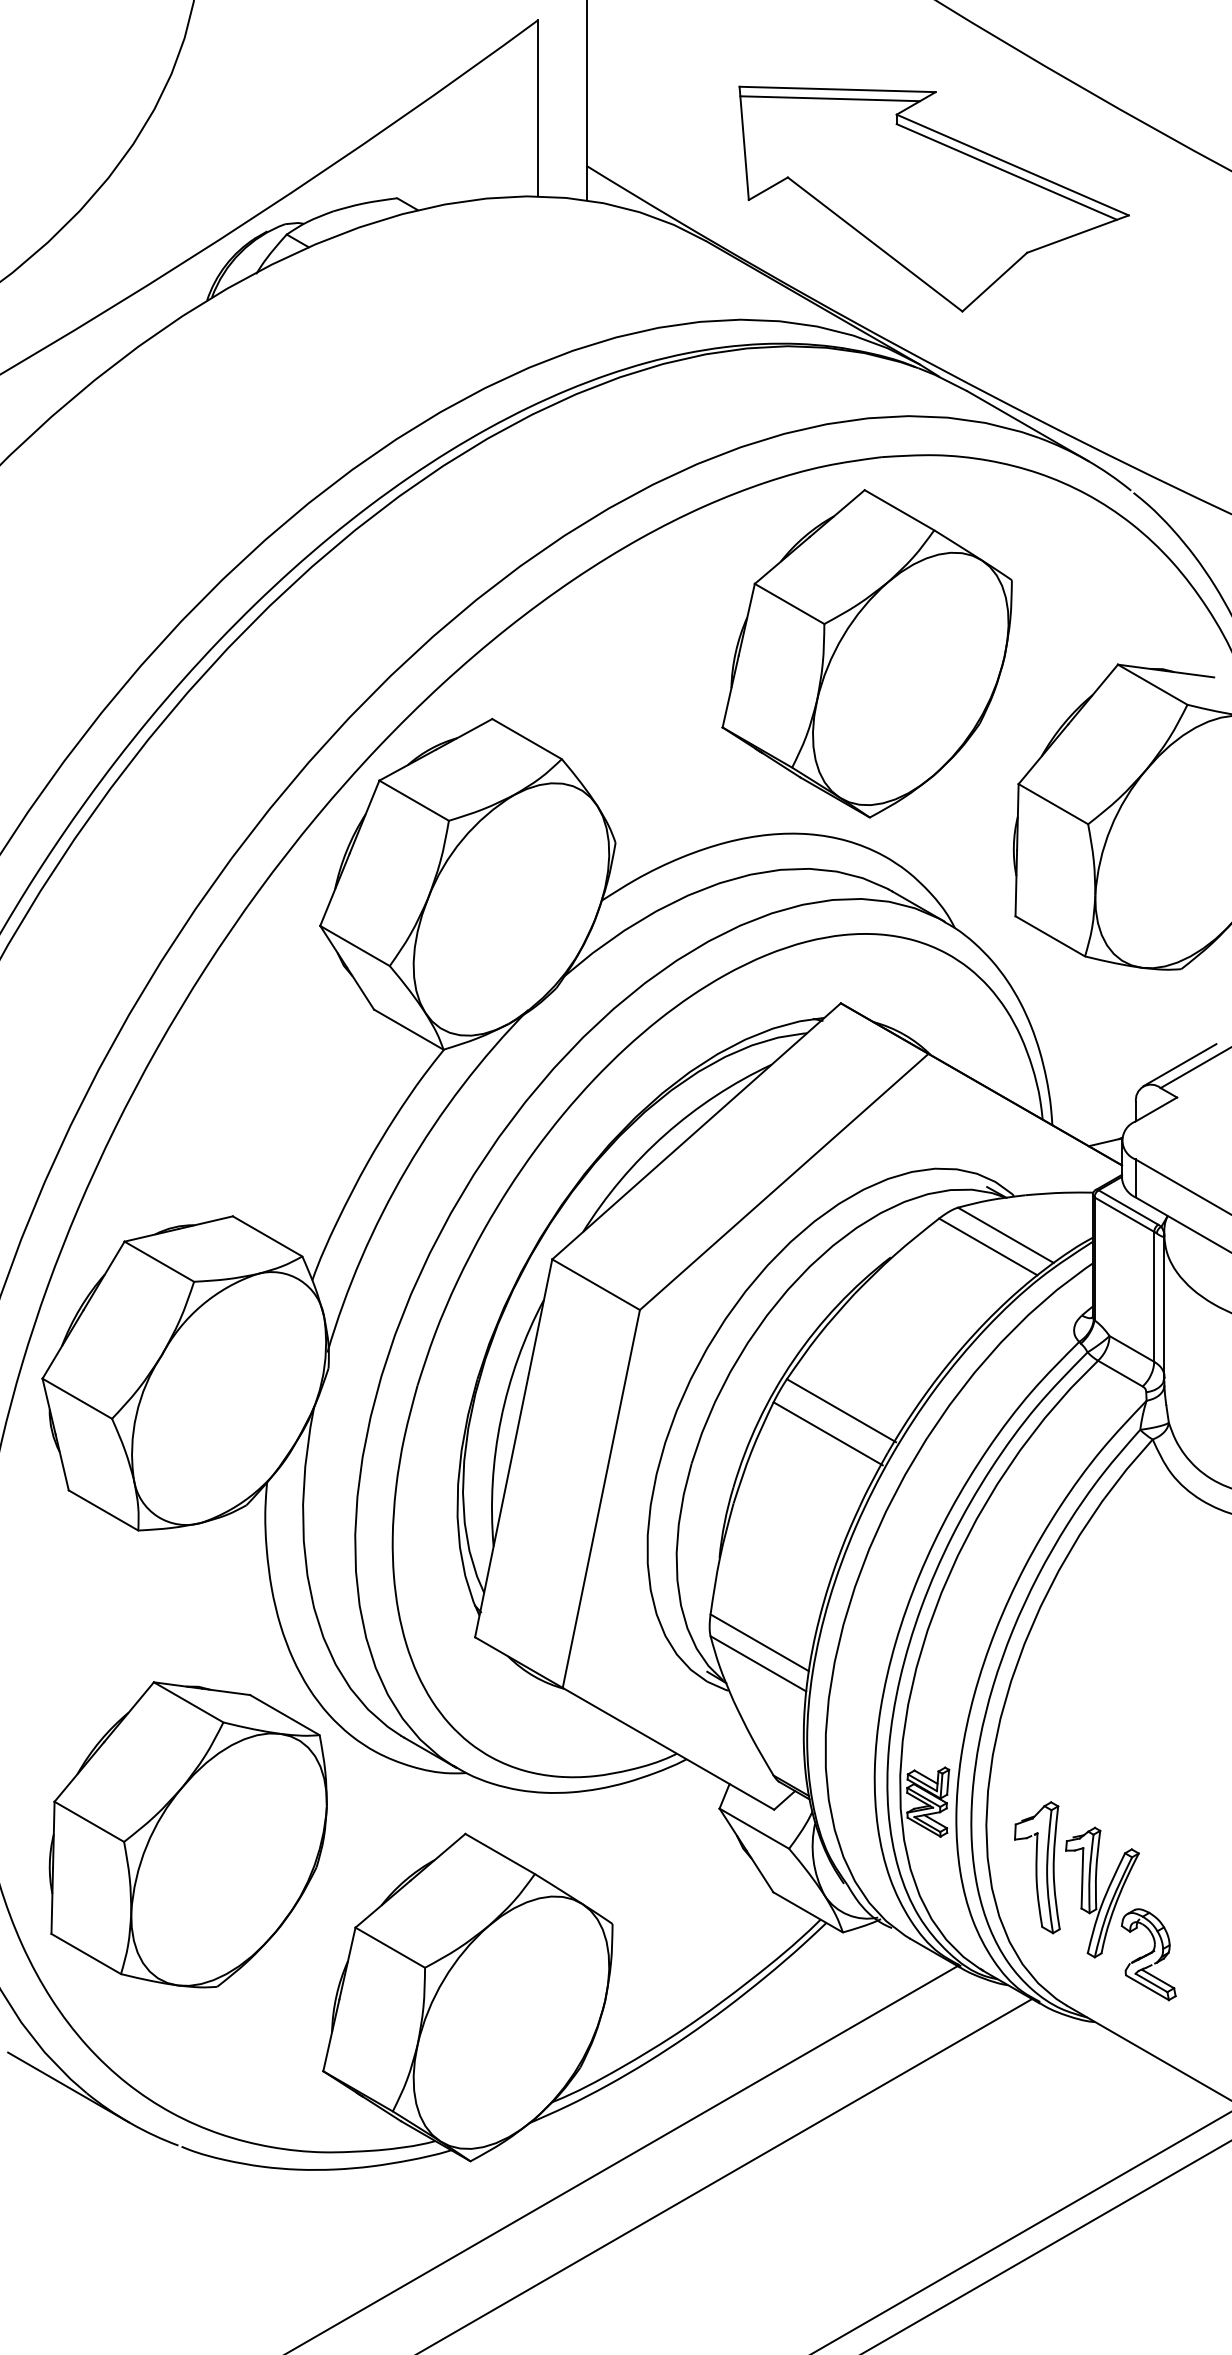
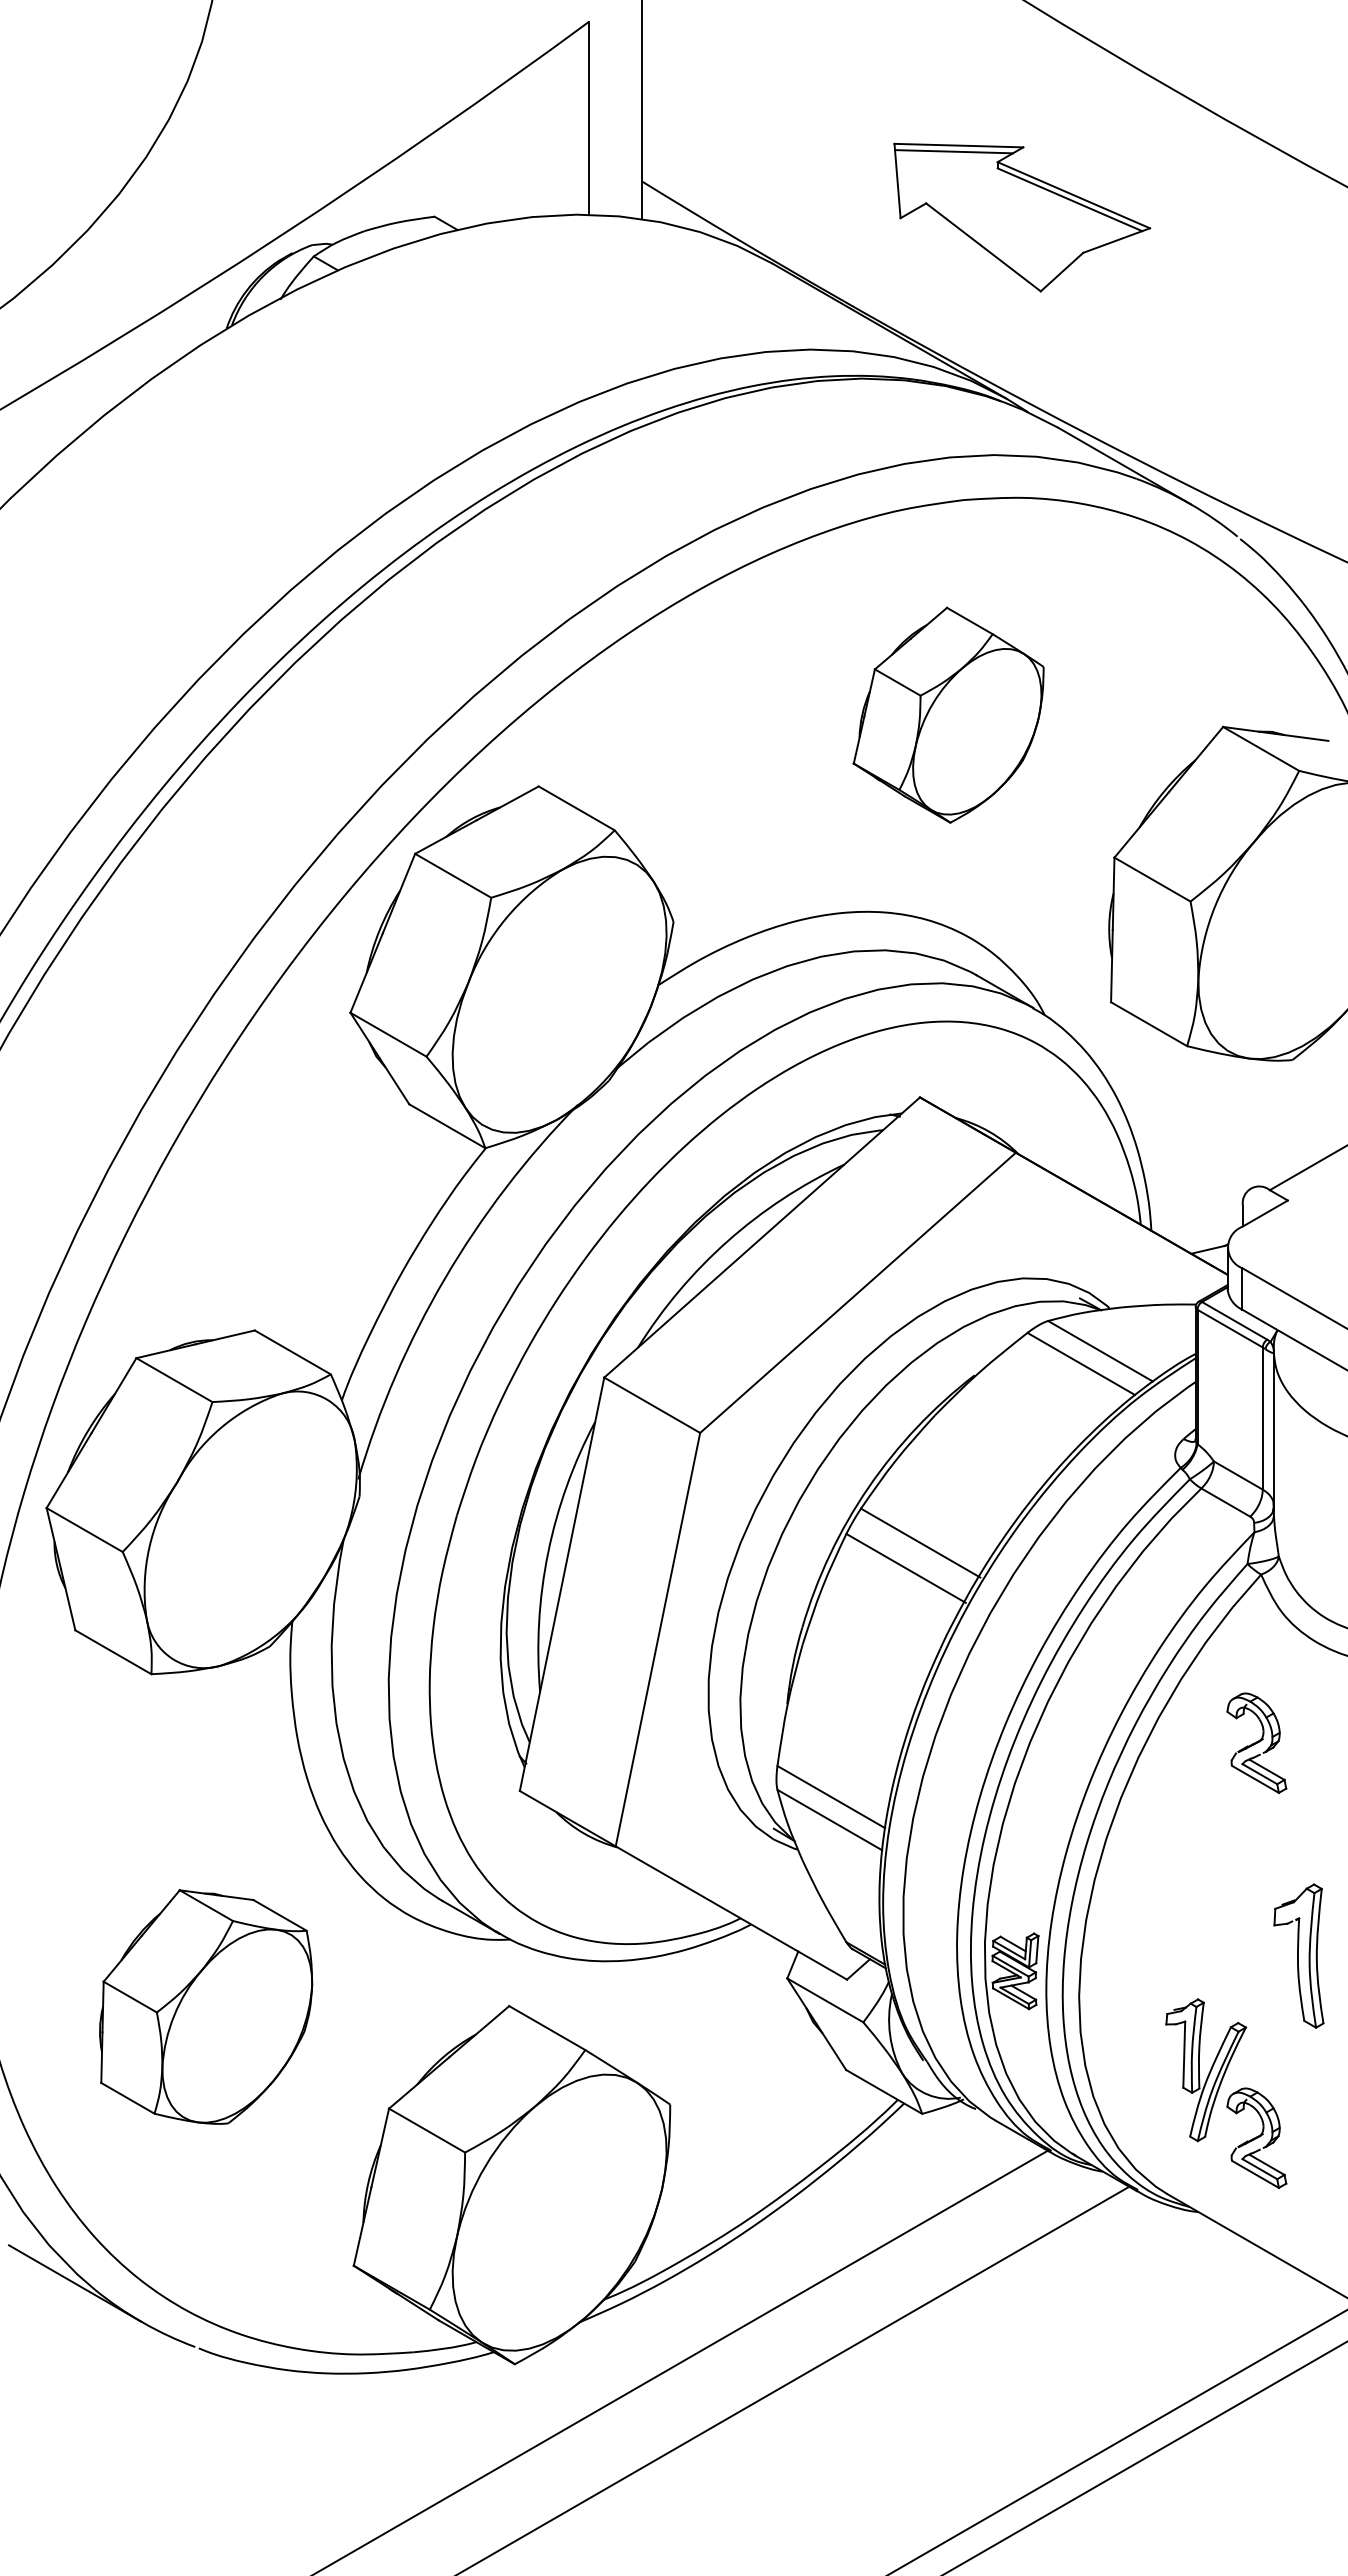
part: (934, 198) -> (1022, 217), size x0.6
part: (866, 654) -> (948, 715), size x0.6
line: (1179, 1065) -> (1290, 1165), removed
part: (1148, 1592) -> (1256, 1742), added
part: (187, 1834) -> (205, 2006), size x0.7
part: (1036, 1867) -> (1298, 1955), moved

